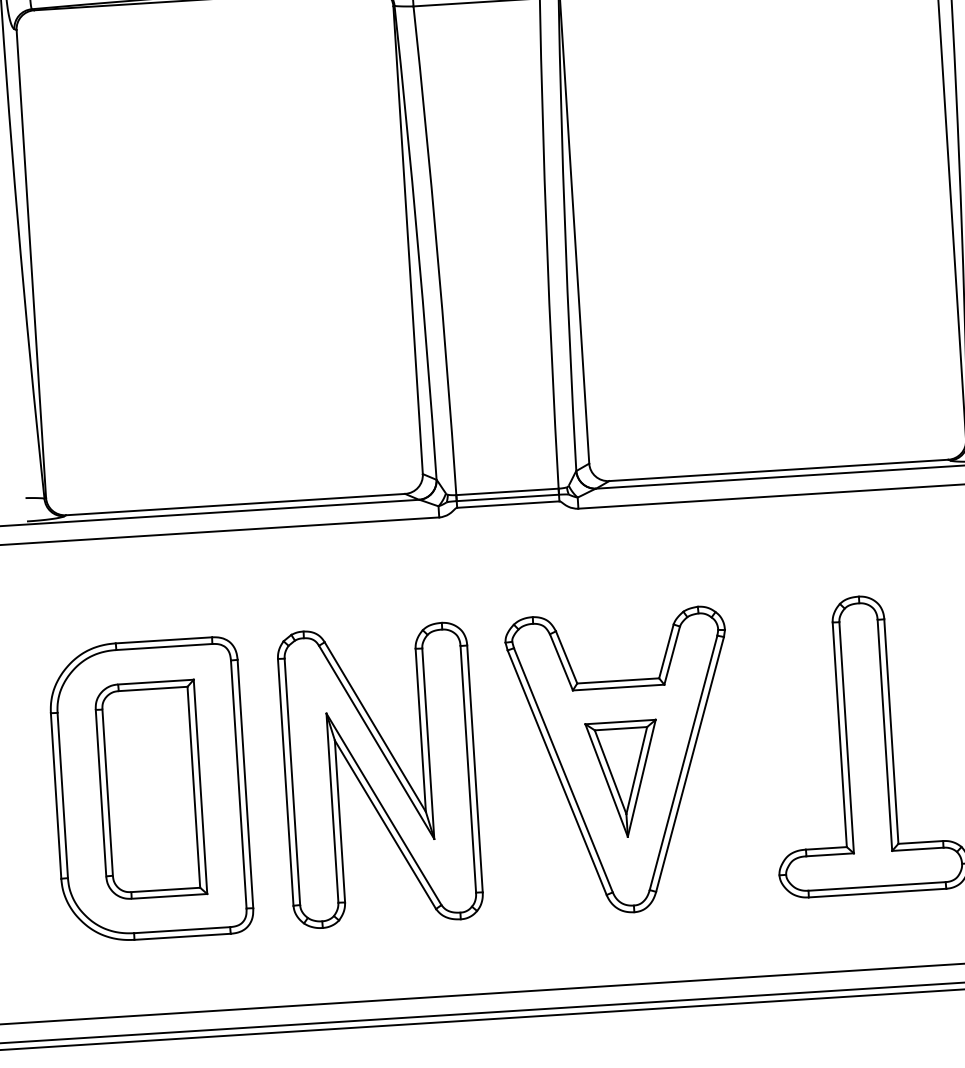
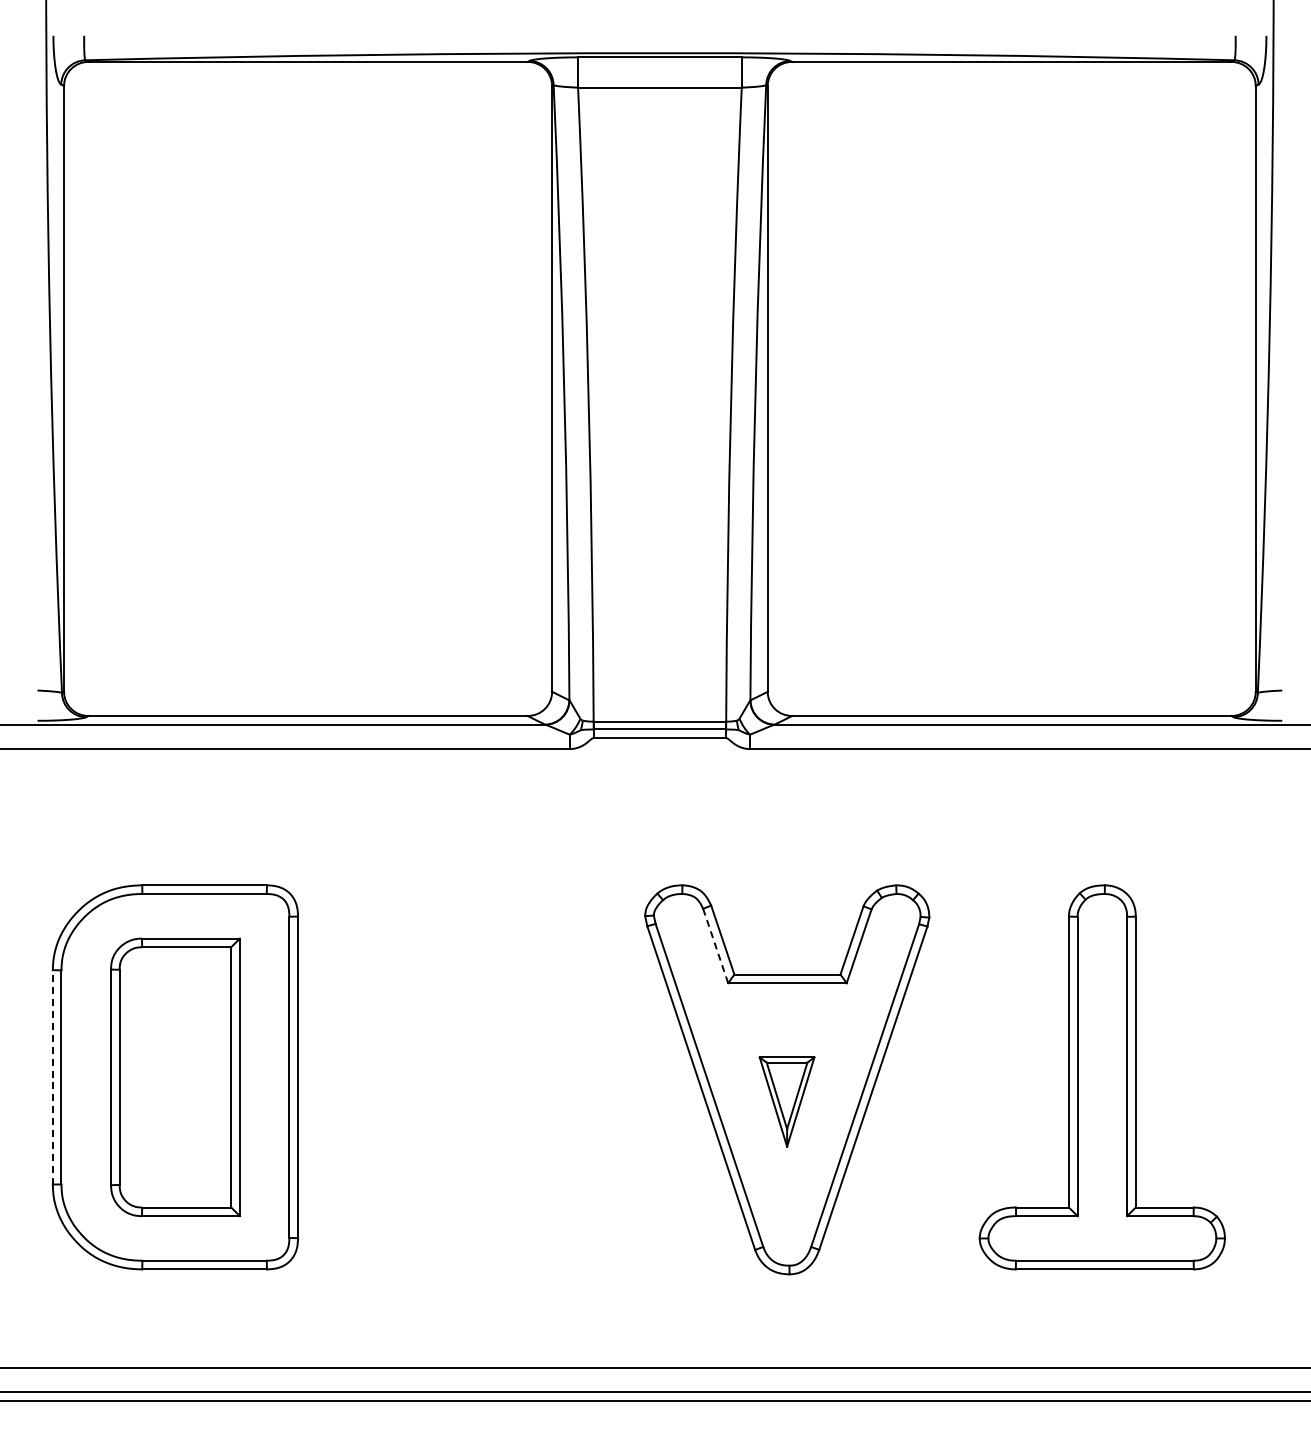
line: (561, 662) -> (715, 946), solid -> dashed
part: (380, 775) -> (472, 1077), removed
part: (623, 778) -> (786, 1101), size x0.6
line: (55, 795) -> (52, 1076), solid -> dashed

